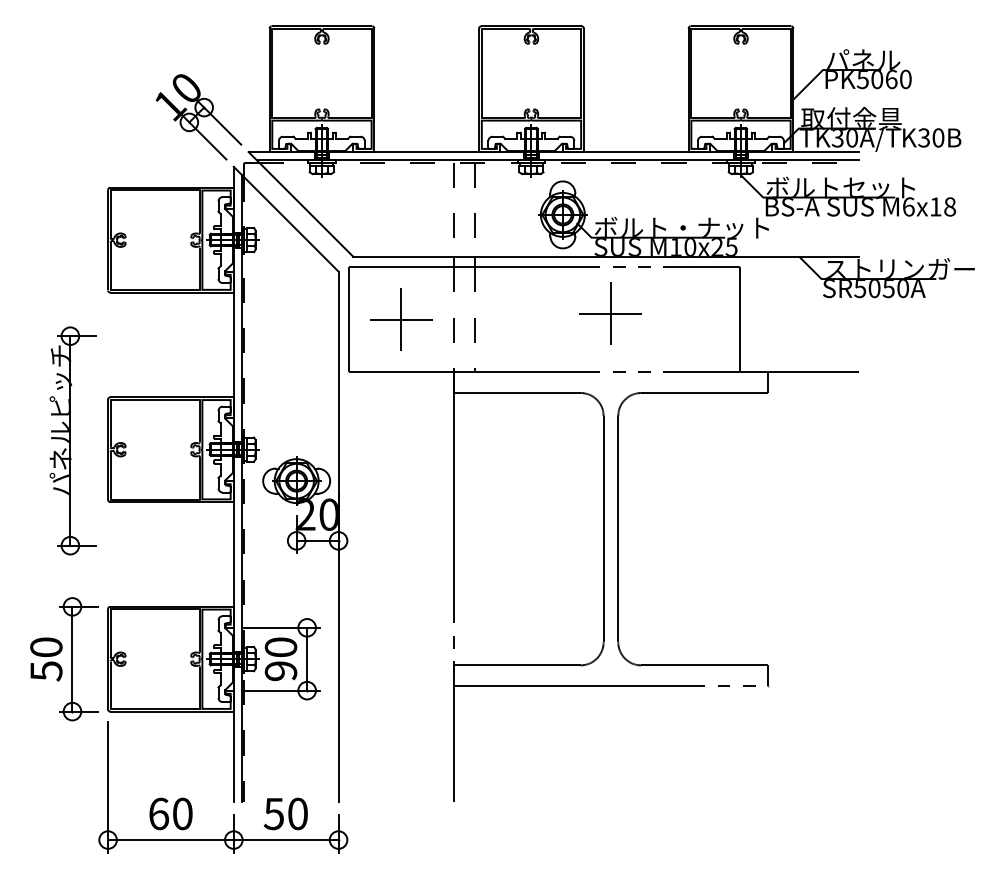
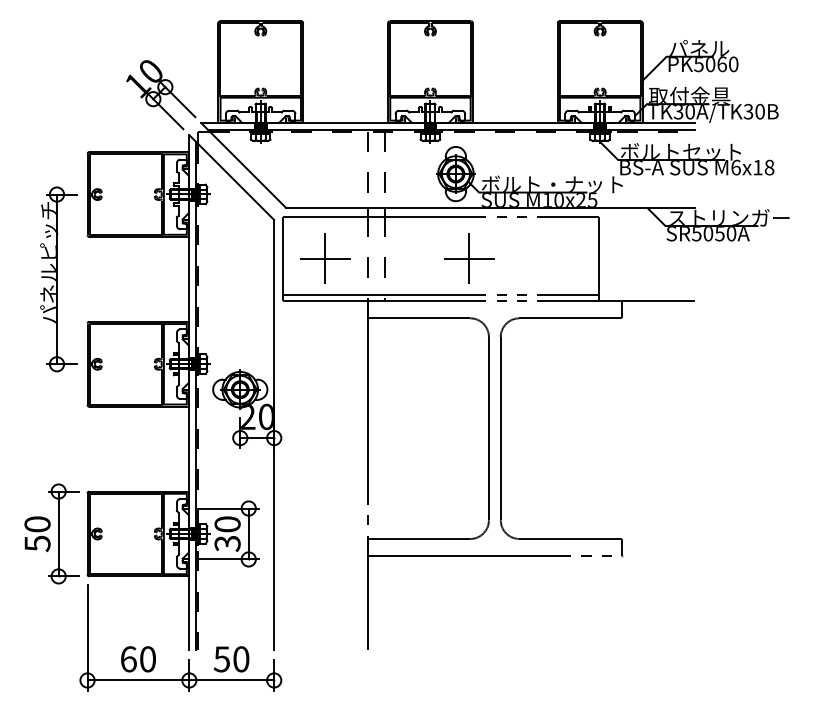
part: (610, 313) -> (469, 258), moved
line: (544, 363) -> (441, 294), added
part: (72, 440) -> (58, 279), moved
text: (281, 671) -> (227, 543), 90 -> 30

